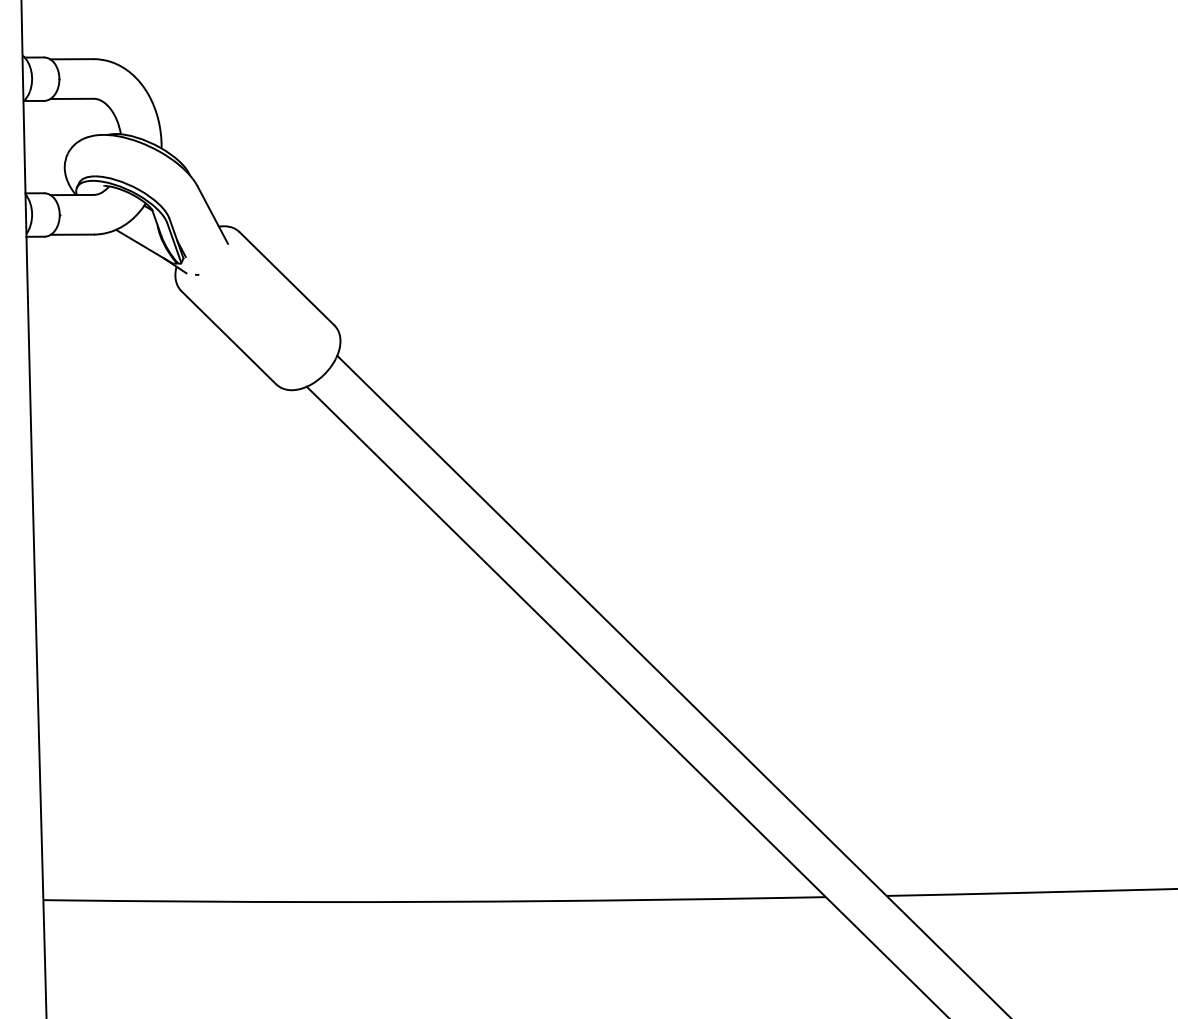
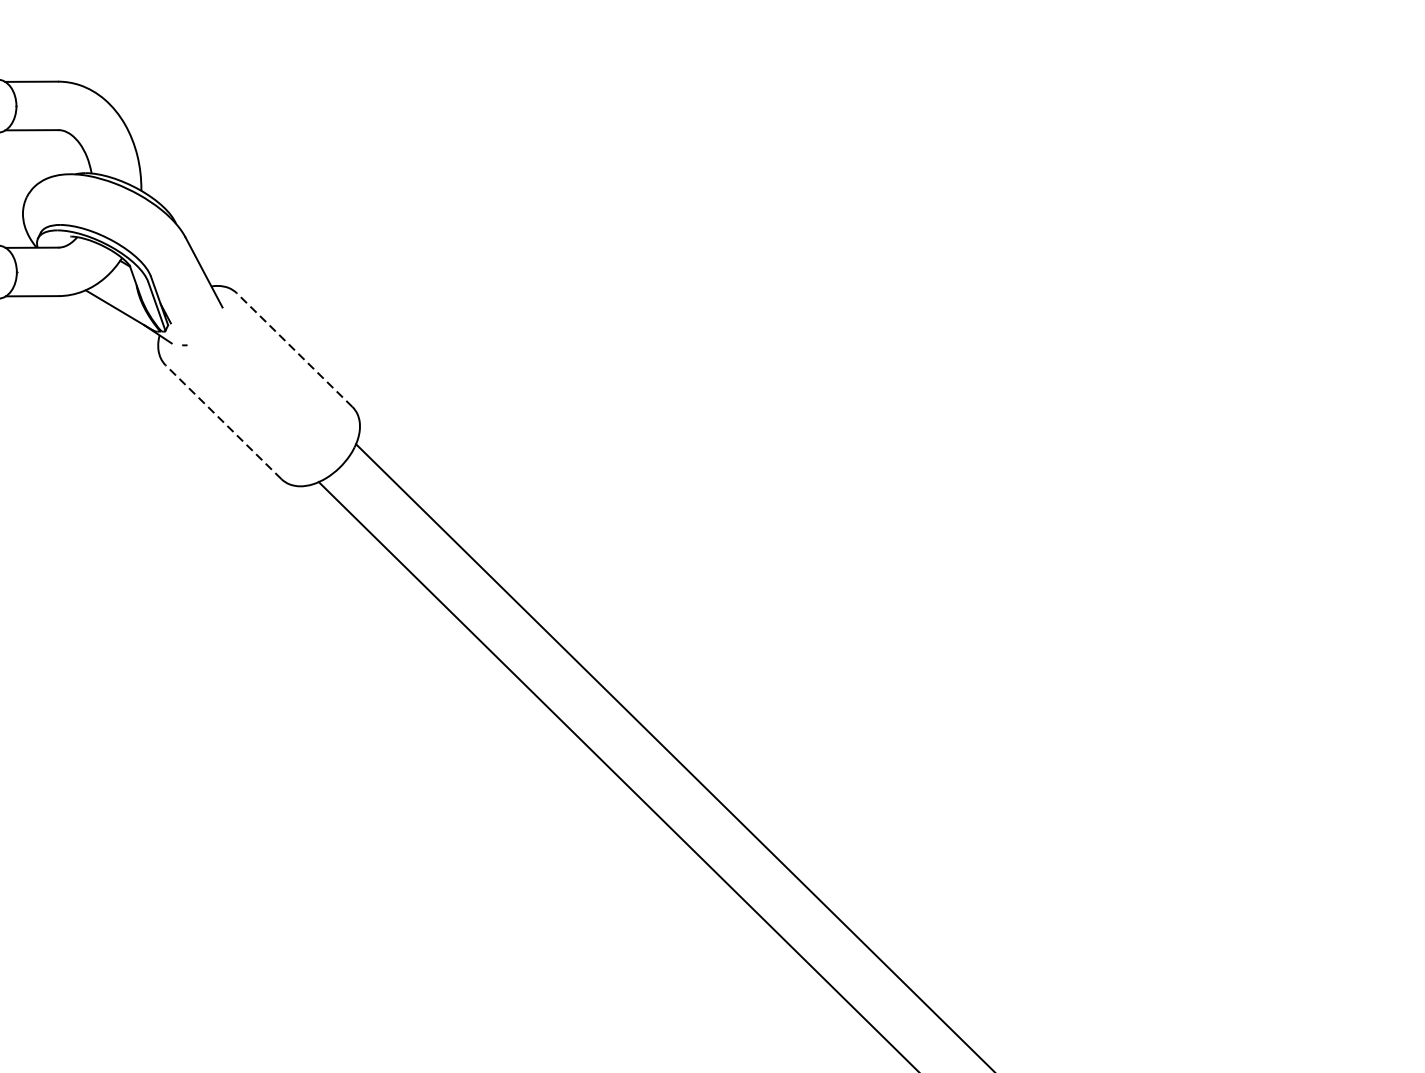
line: (286, 278) -> (294, 349), solid -> dashed
line: (228, 337) -> (223, 421), solid -> dashed

